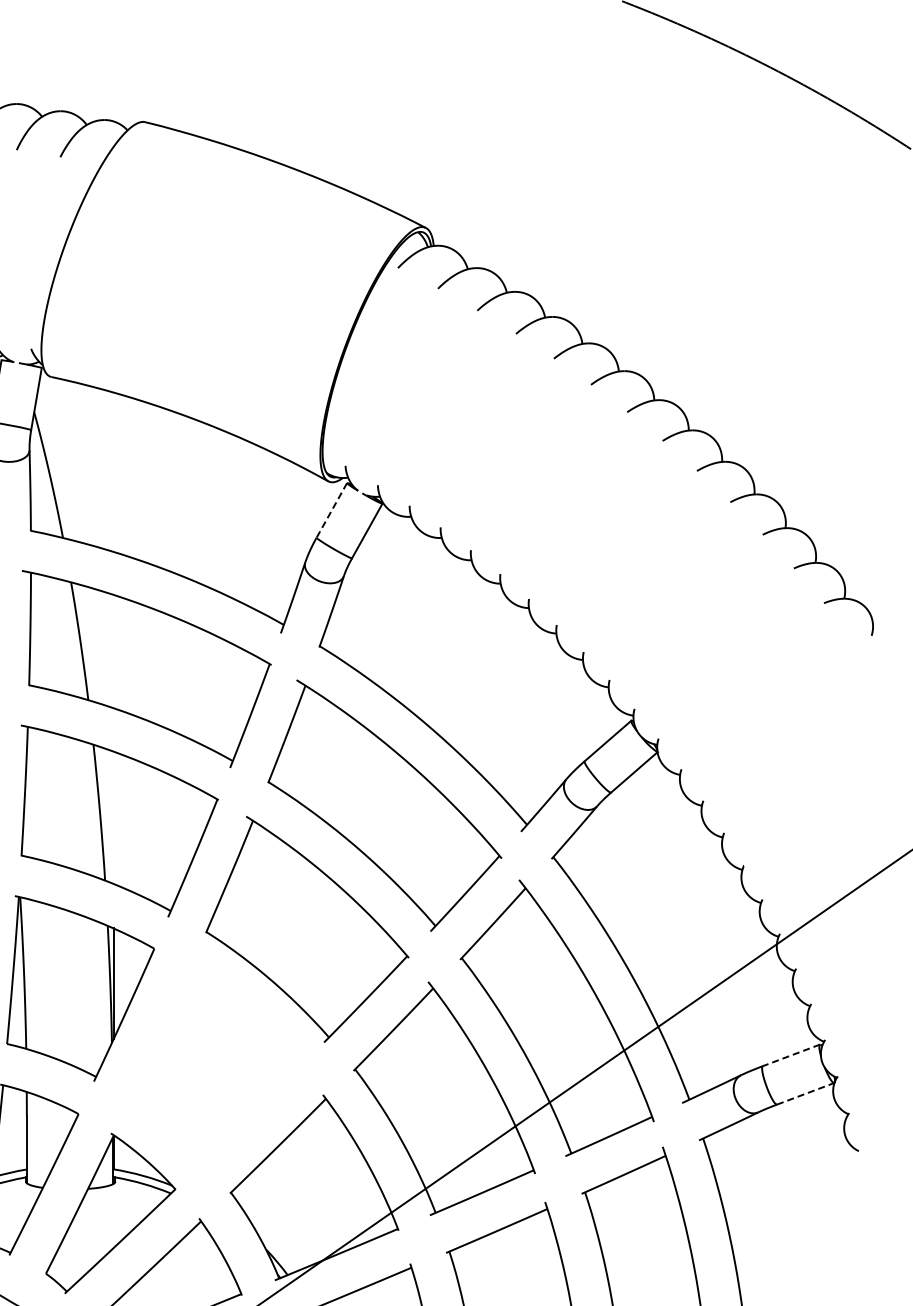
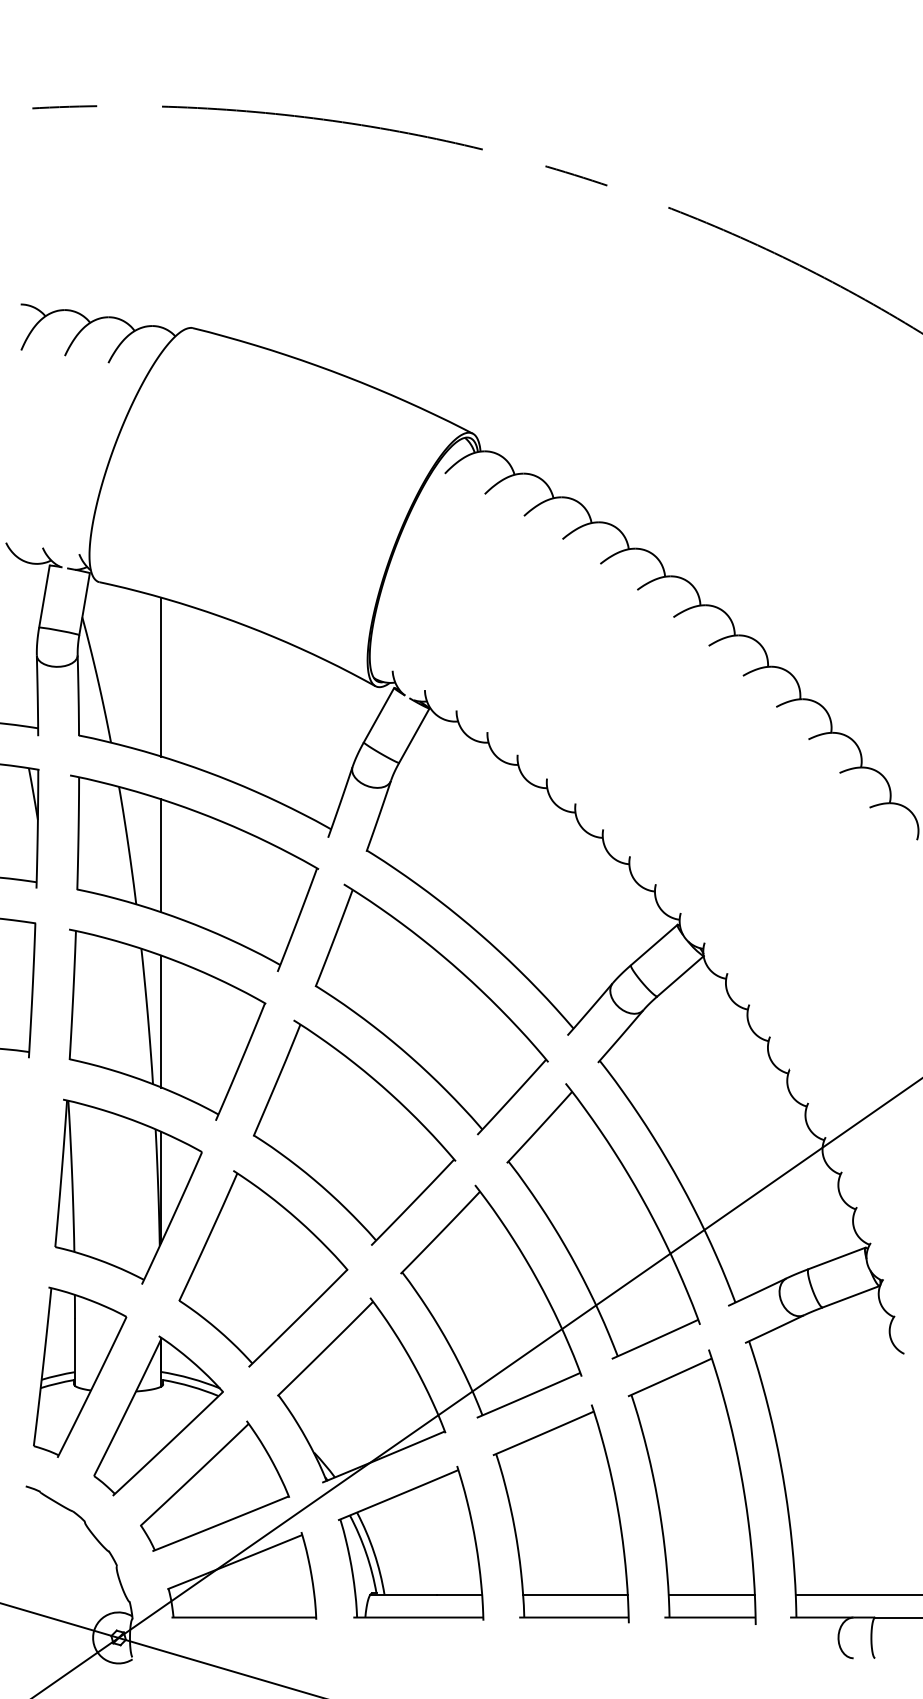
line: (113, 471) -> (161, 676), added
line: (331, 510) -> (378, 715), dashed -> solid
line: (113, 651) -> (161, 855), added
line: (113, 817) -> (161, 1021), added
line: (790, 1055) -> (836, 1258), dashed -> solid
part: (215, 1065) -> (263, 1268), added
line: (805, 1093) -> (851, 1296), dashed -> solid

